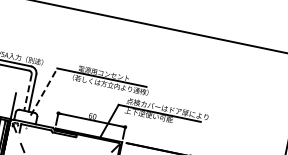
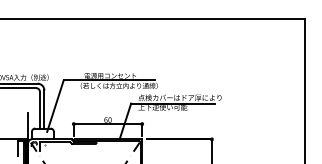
line: (44, 91) -> (55, 105), dashed -> solid
line: (27, 93) -> (39, 110), dashed -> solid

